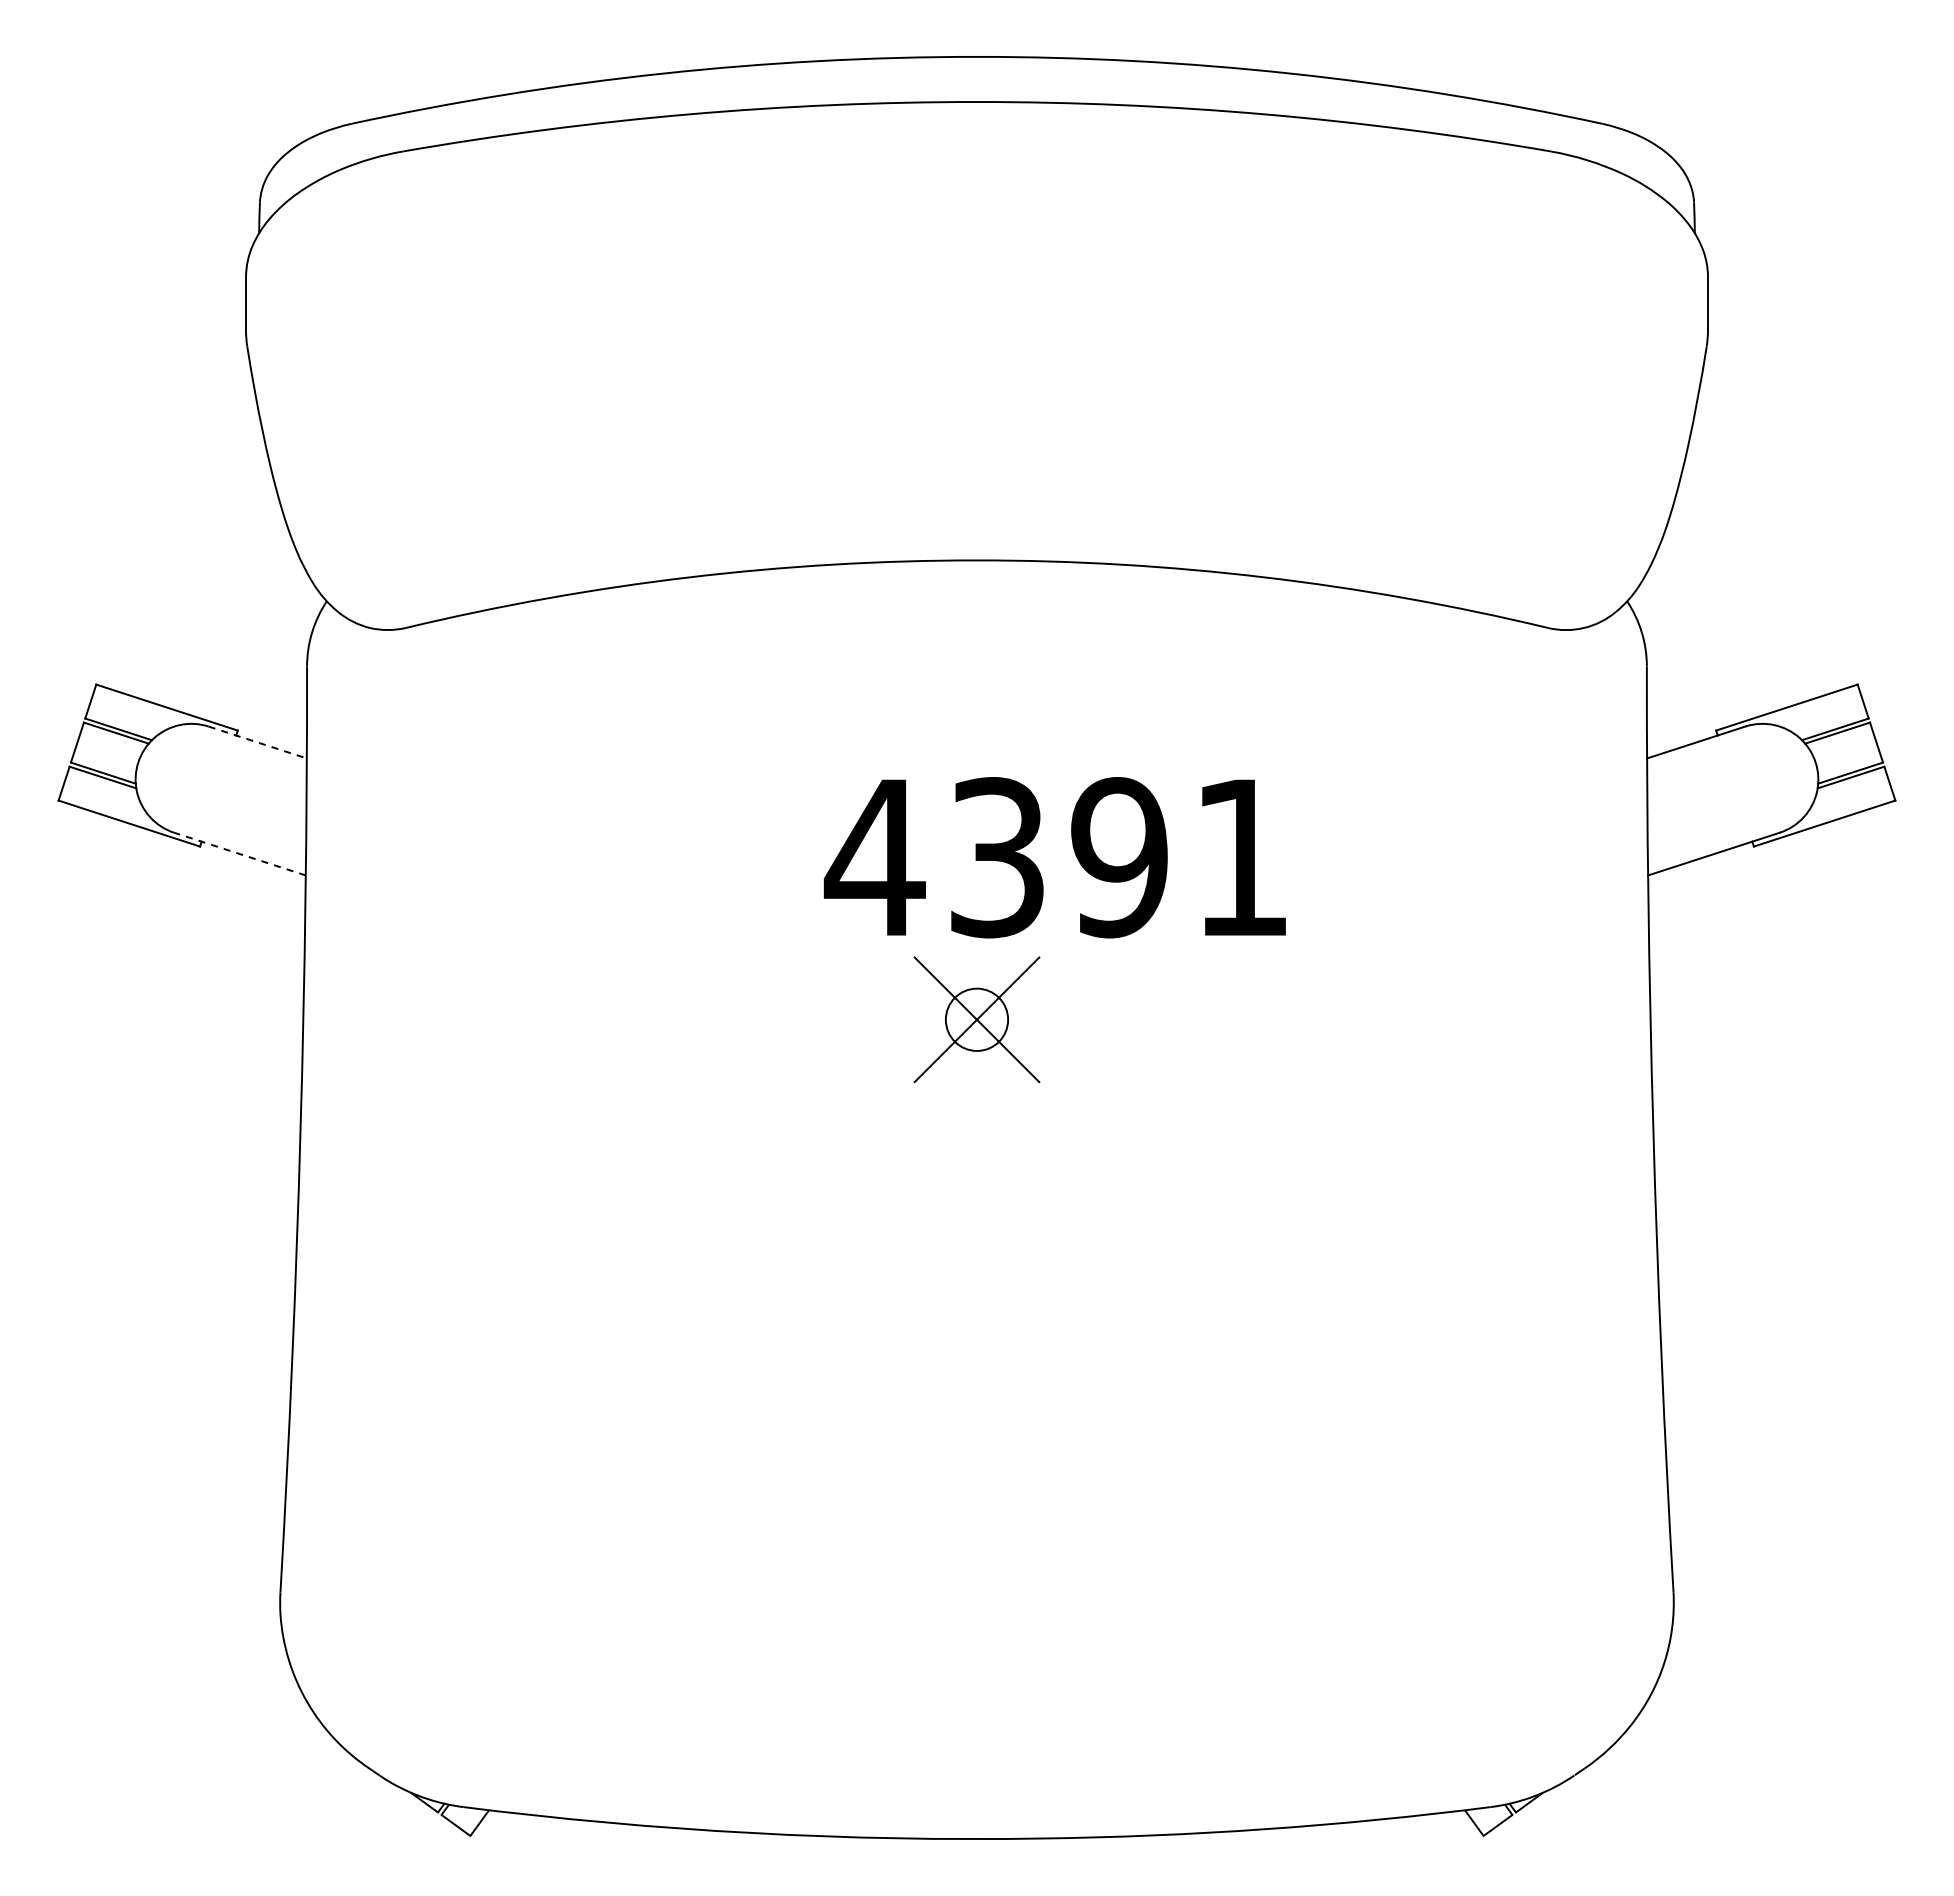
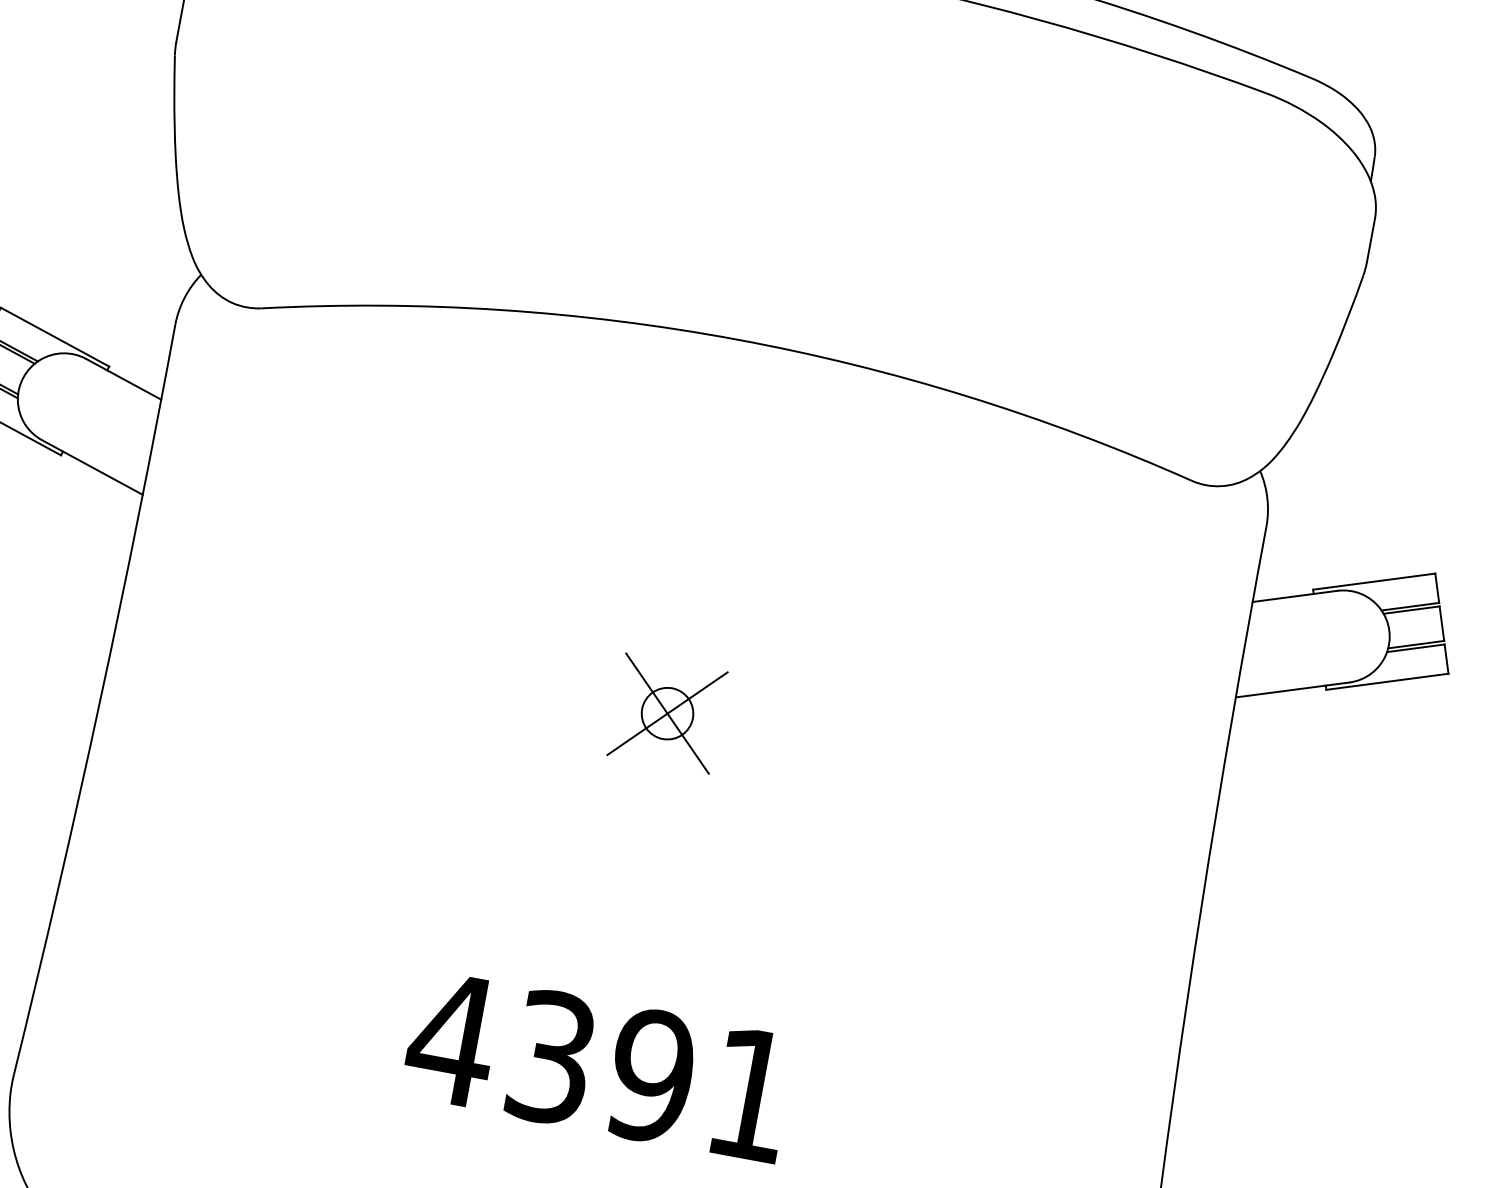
line: (257, 742) -> (123, 379), dashed -> solid
line: (239, 853) -> (92, 466), dashed -> solid
text: (1054, 857) -> (598, 1066), moved

